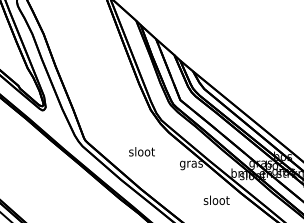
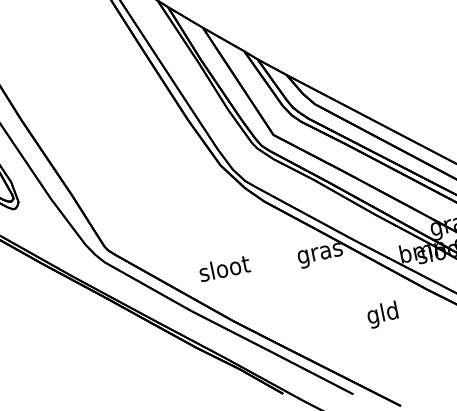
text: (141, 151) -> (223, 267), moved
text: (216, 201) -> (382, 314), sloot -> gld

